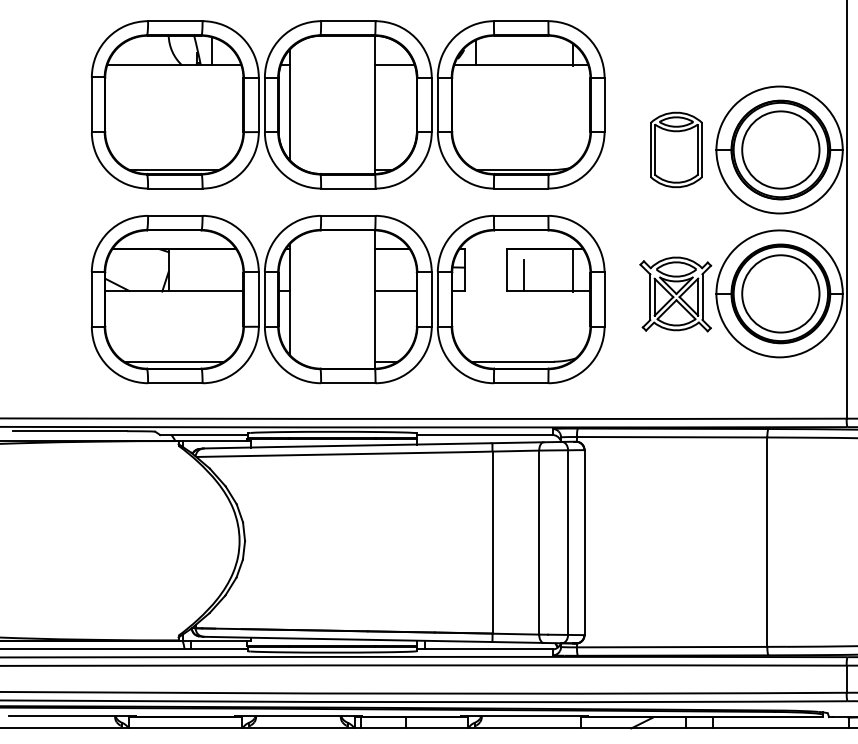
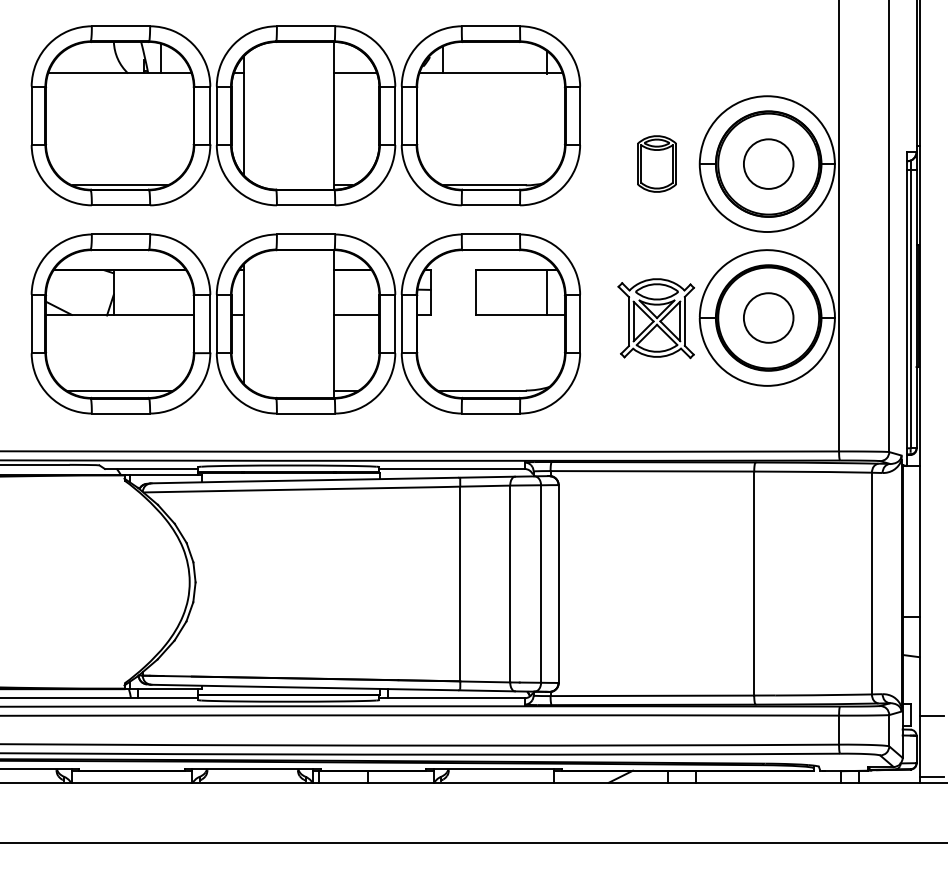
part: (675, 149) -> (656, 163), size x0.7
circle: (780, 149) -> (768, 163), size x0.6
line: (524, 274) -> (494, 297), removed
circle: (780, 293) -> (768, 317), size x0.6

